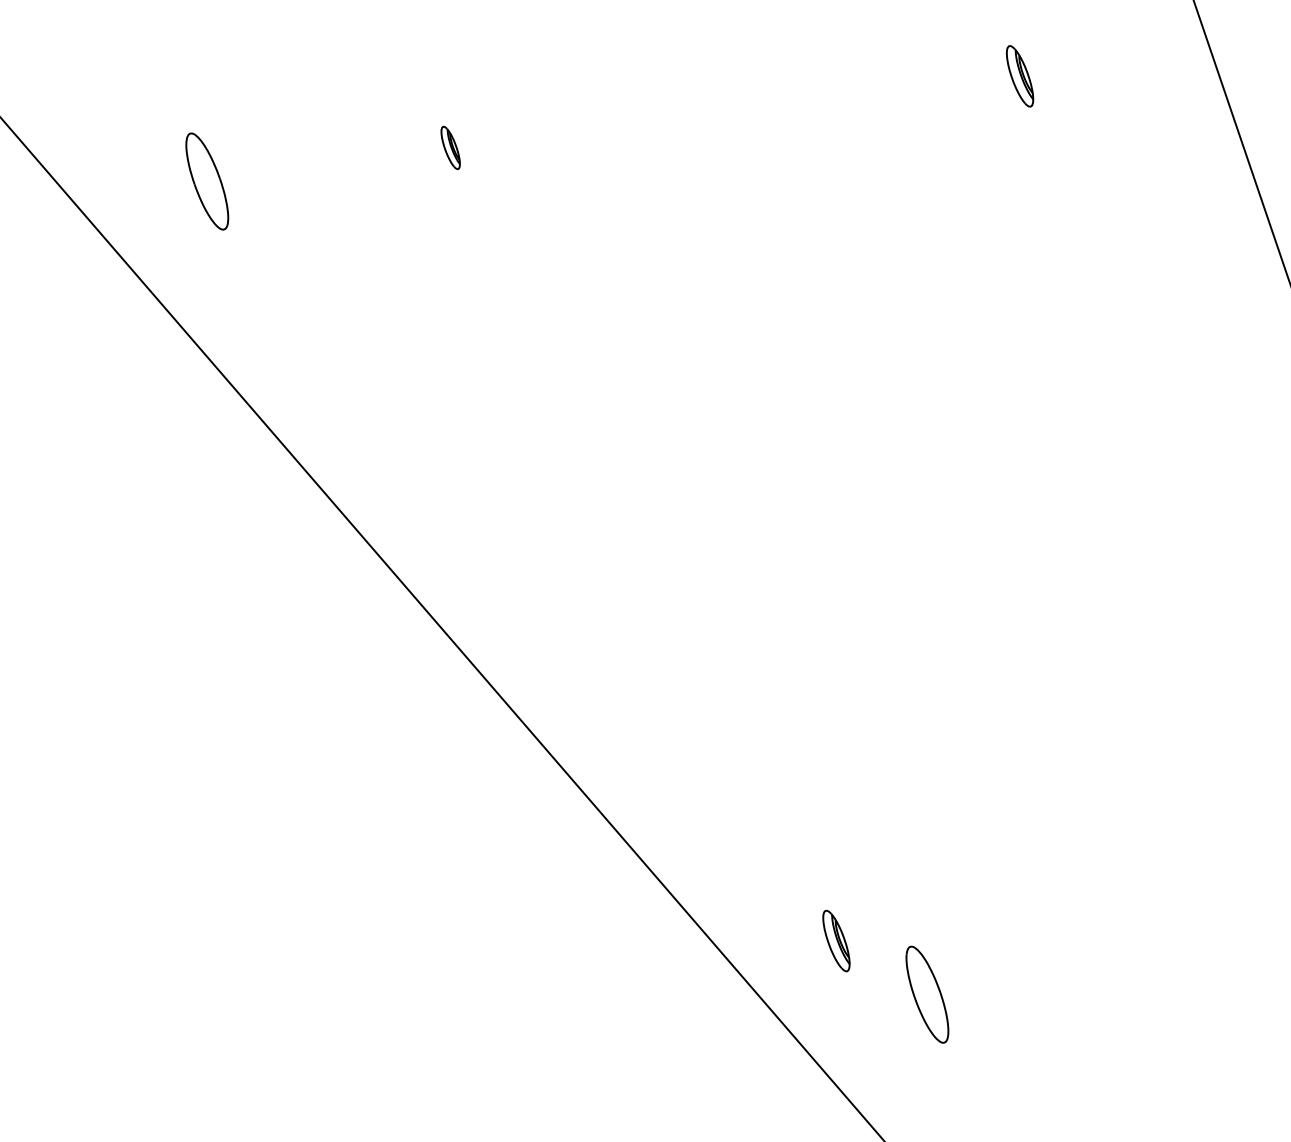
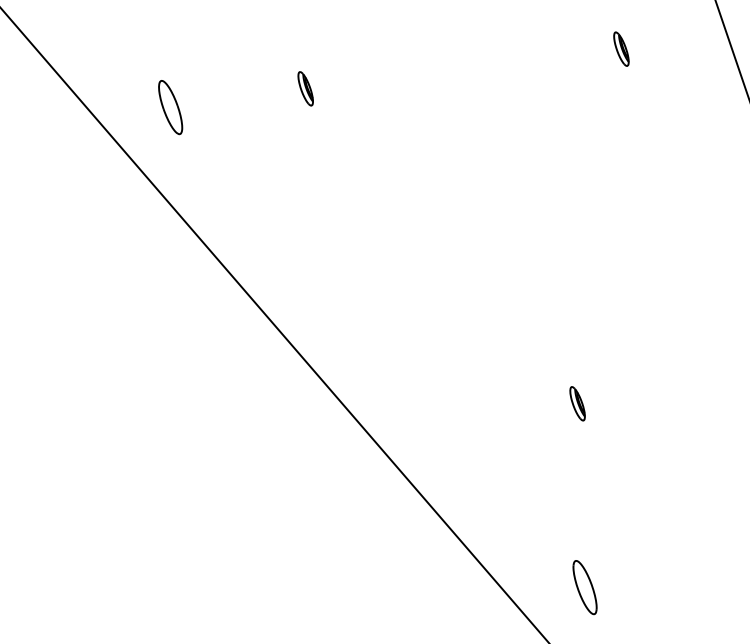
part: (450, 147) -> (305, 88), size x1.43
part: (836, 940) -> (577, 403), moved
part: (926, 994) -> (584, 587), moved

